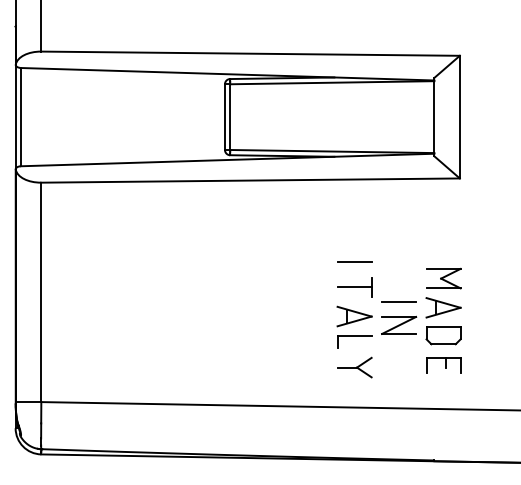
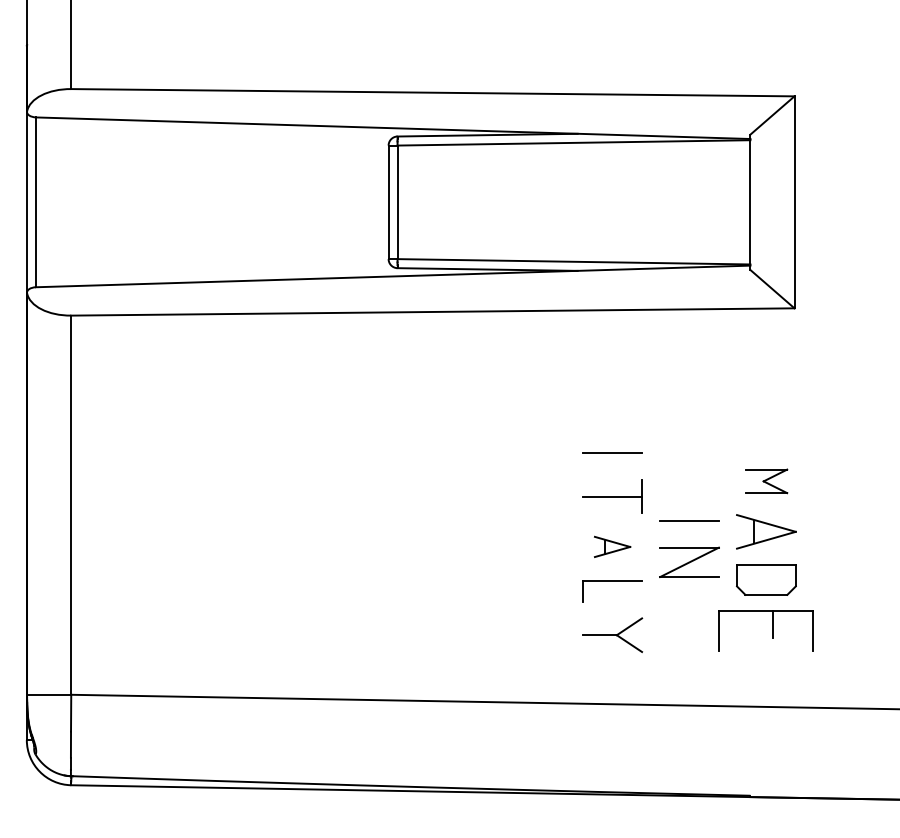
part: (443, 278) -> (766, 481), size x0.7
part: (354, 316) -> (612, 546), size x0.6
part: (443, 365) -> (766, 631), size x1.6

